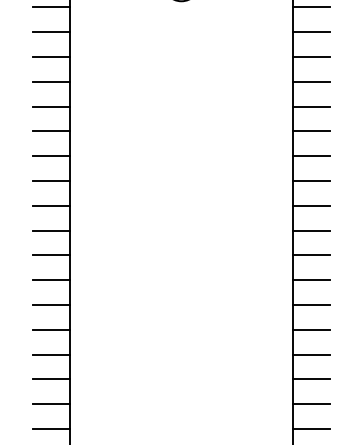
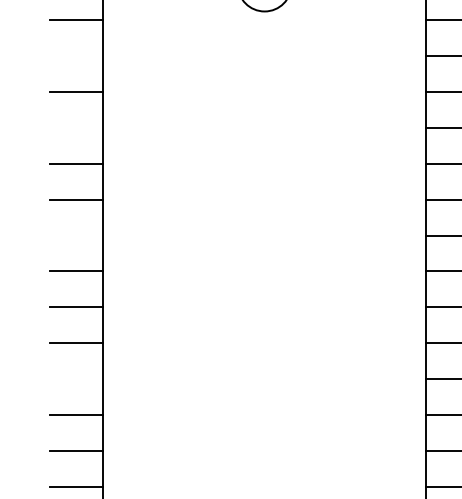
line: (50, 32) -> (75, 56), removed
line: (50, 81) -> (75, 127), removed
line: (50, 156) -> (75, 236), removed
line: (50, 255) -> (75, 379), removed

